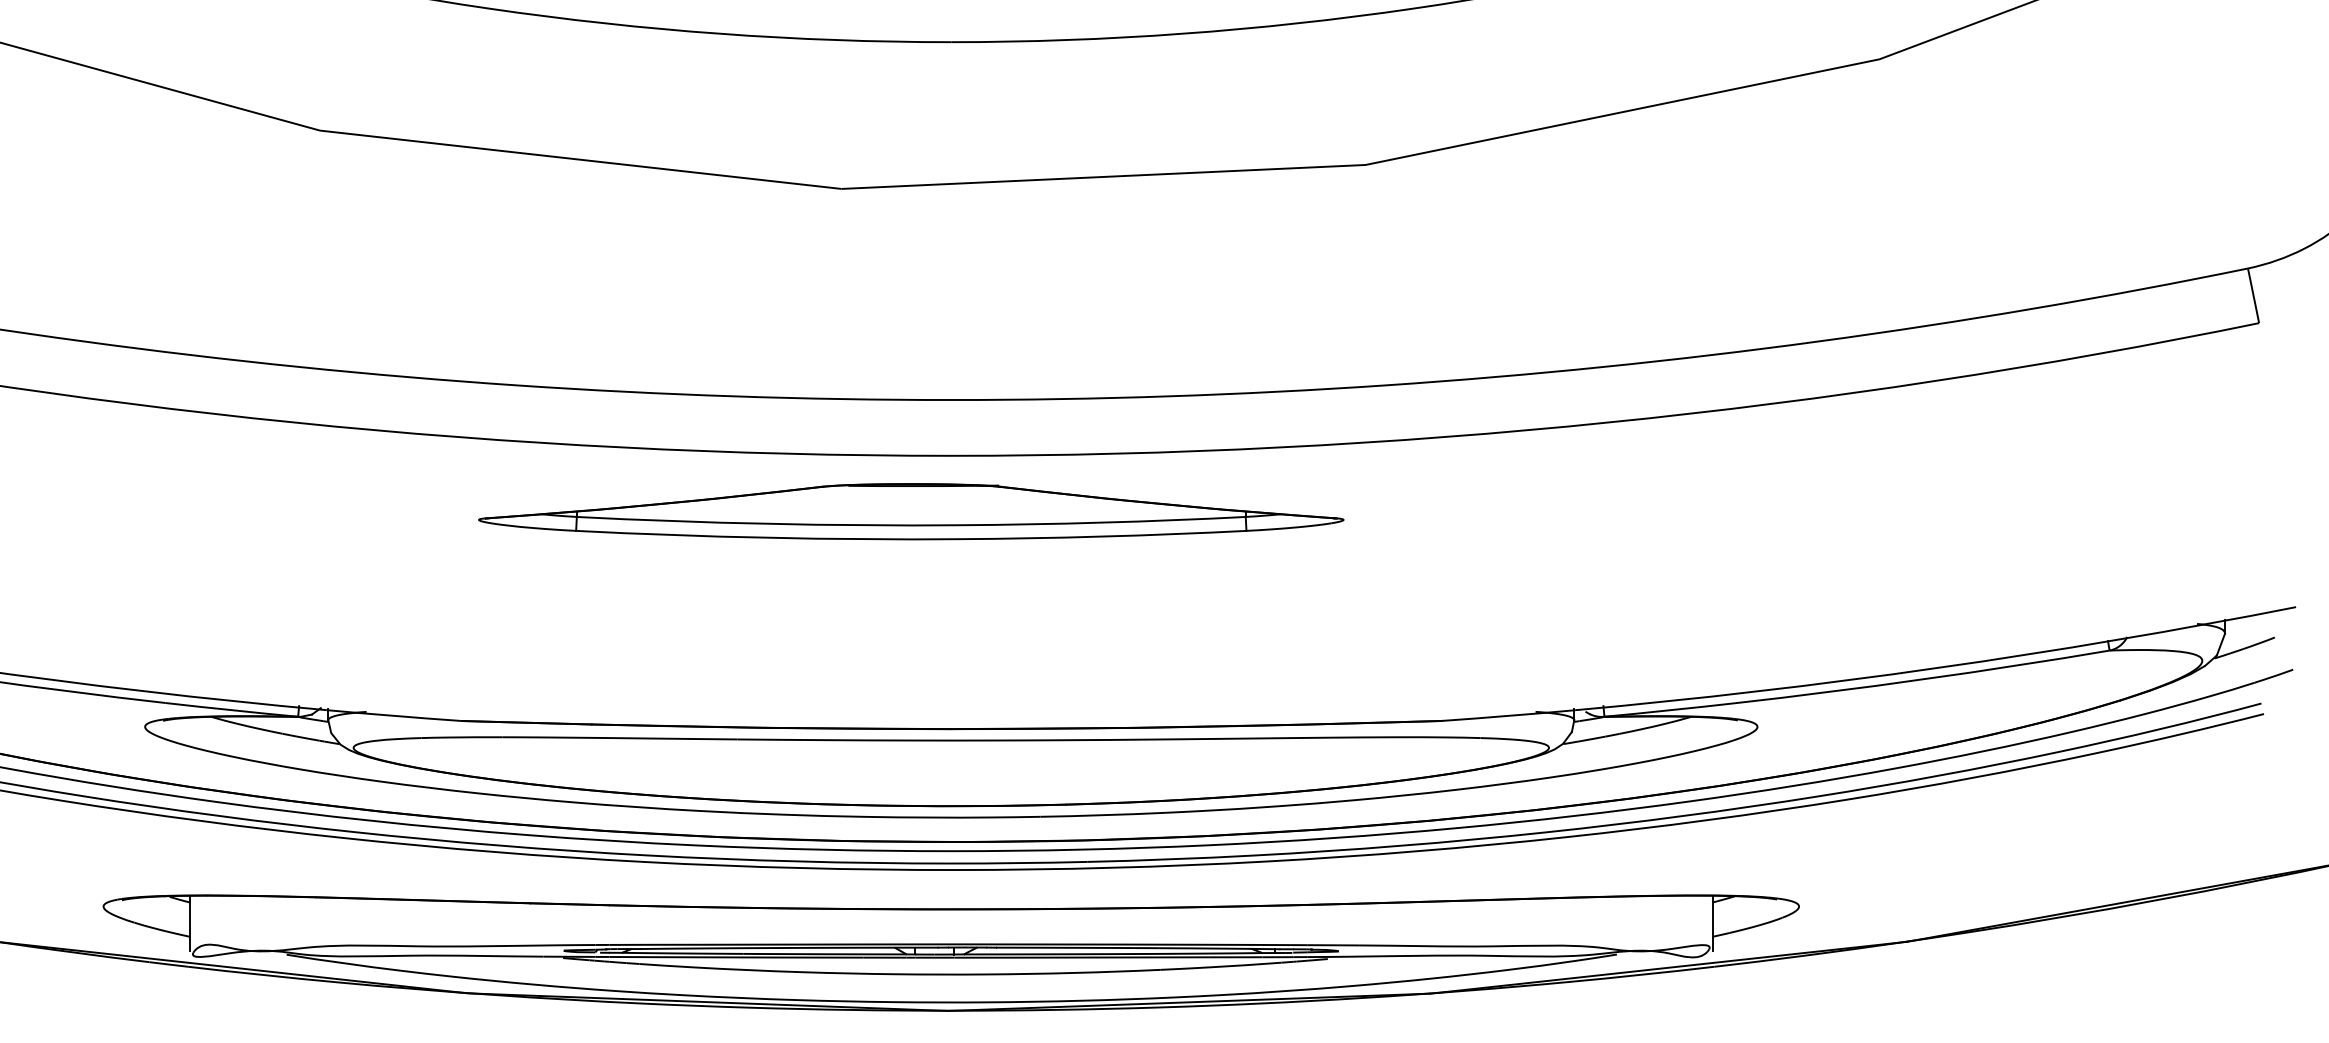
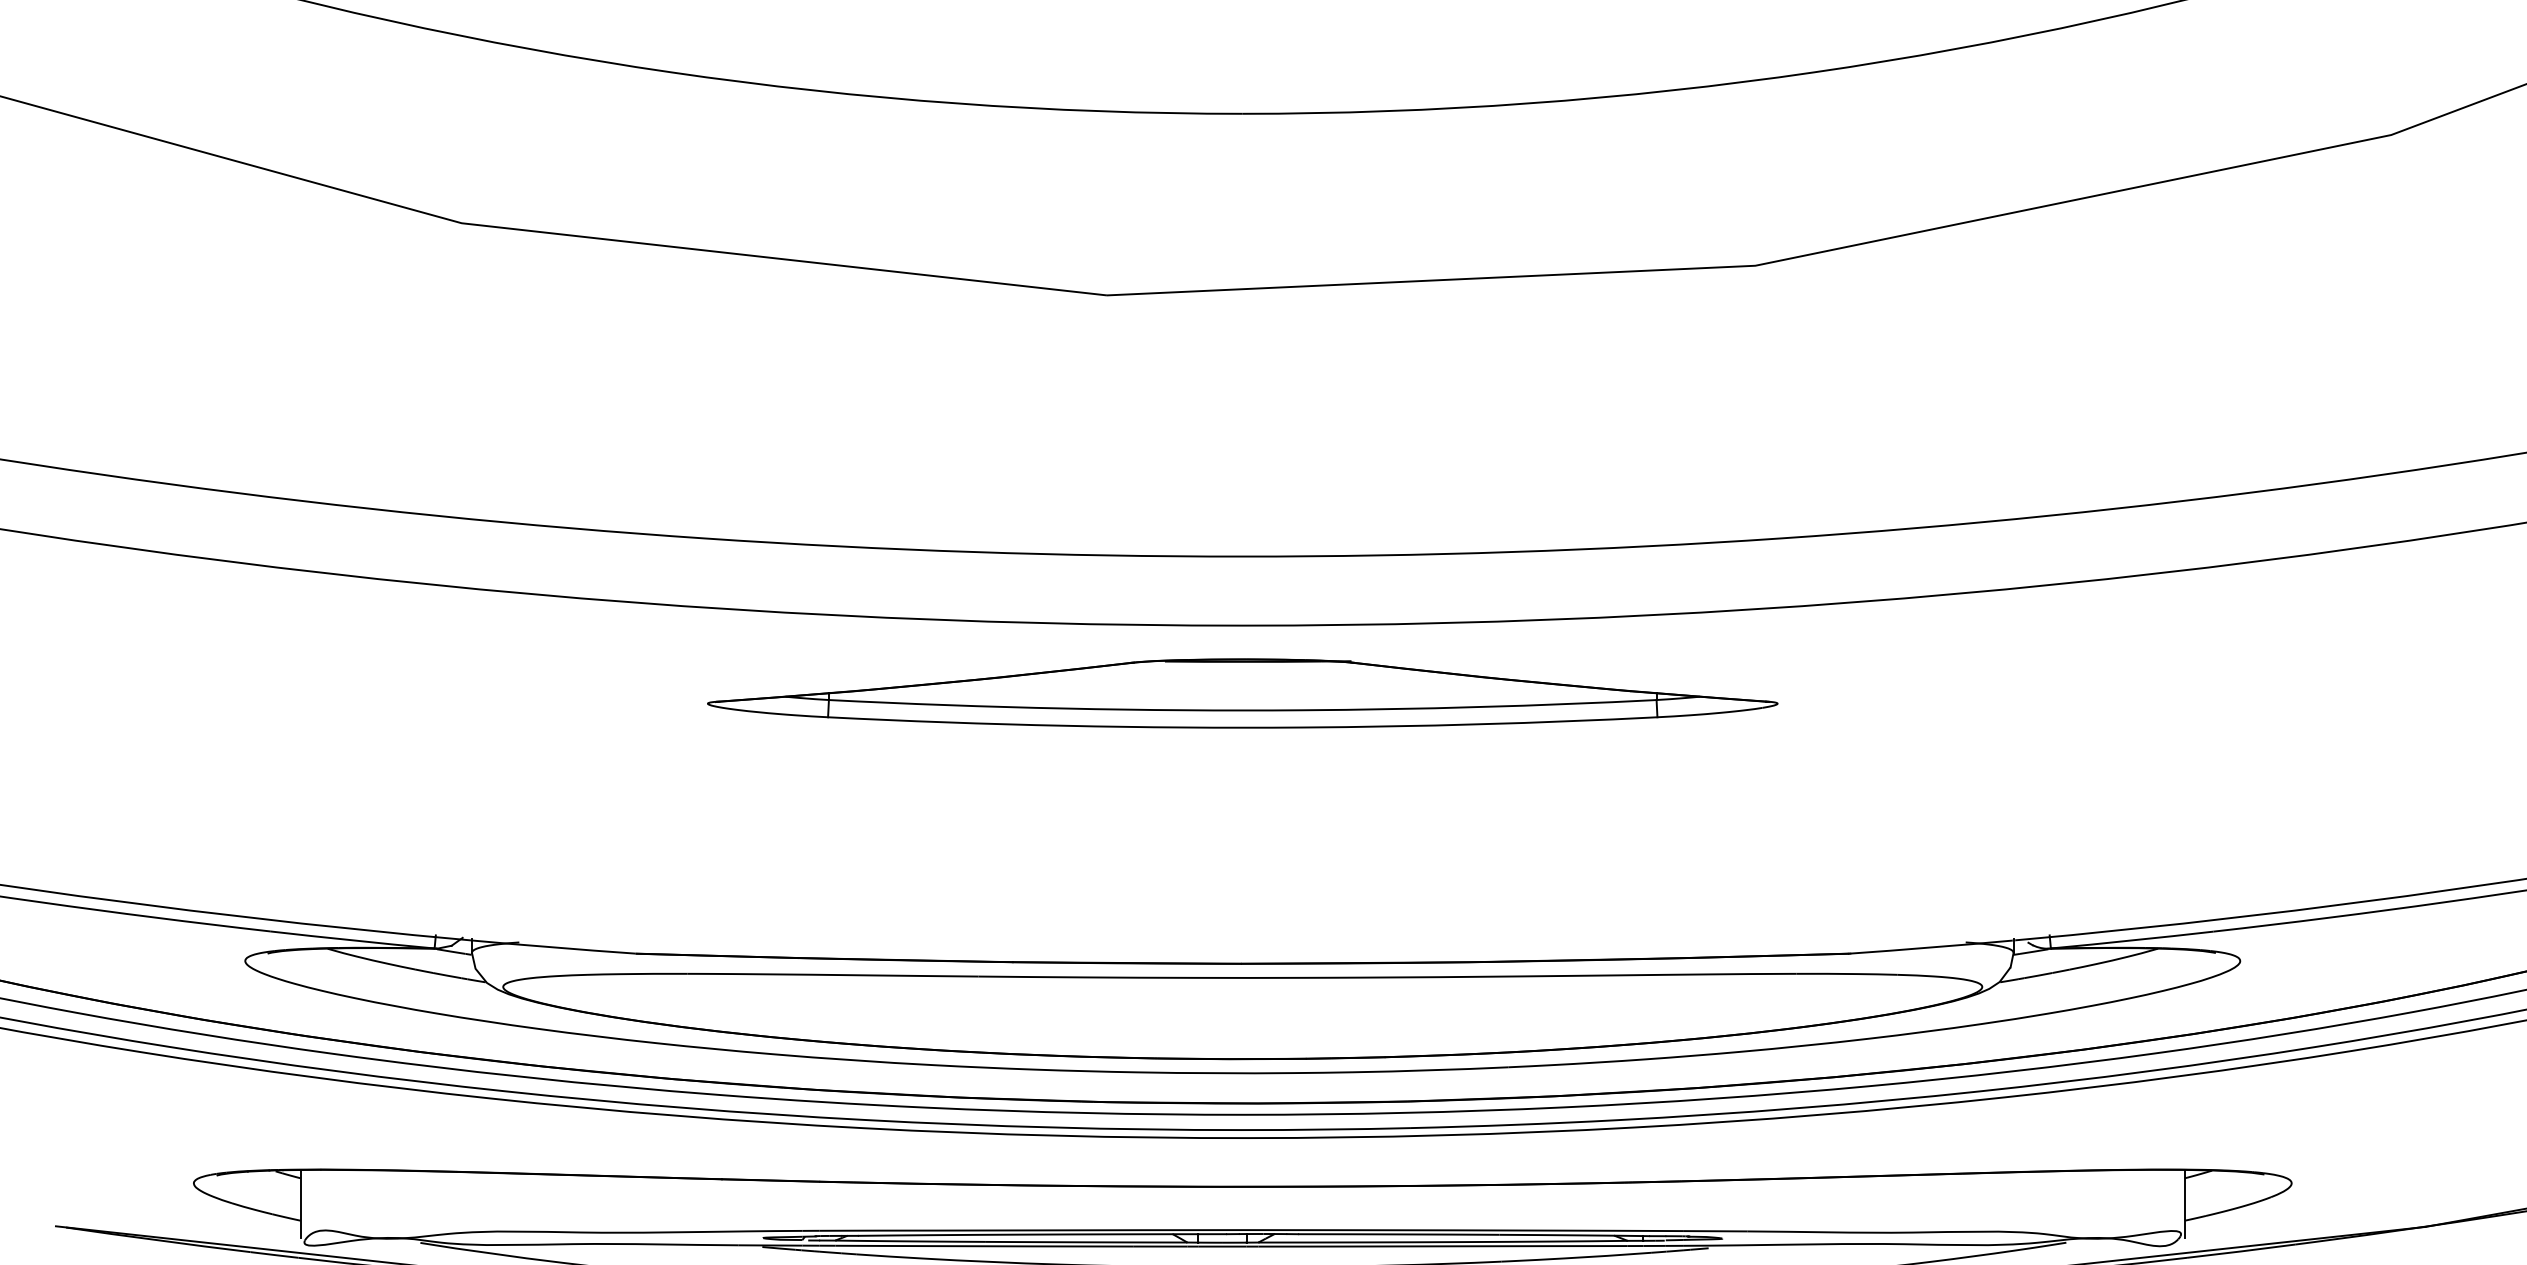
part: (911, 511) -> (1242, 693), moved

